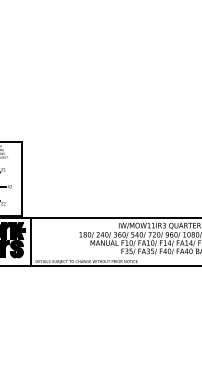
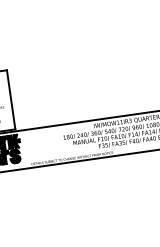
line: (31, 242) -> (26, 149), removed

